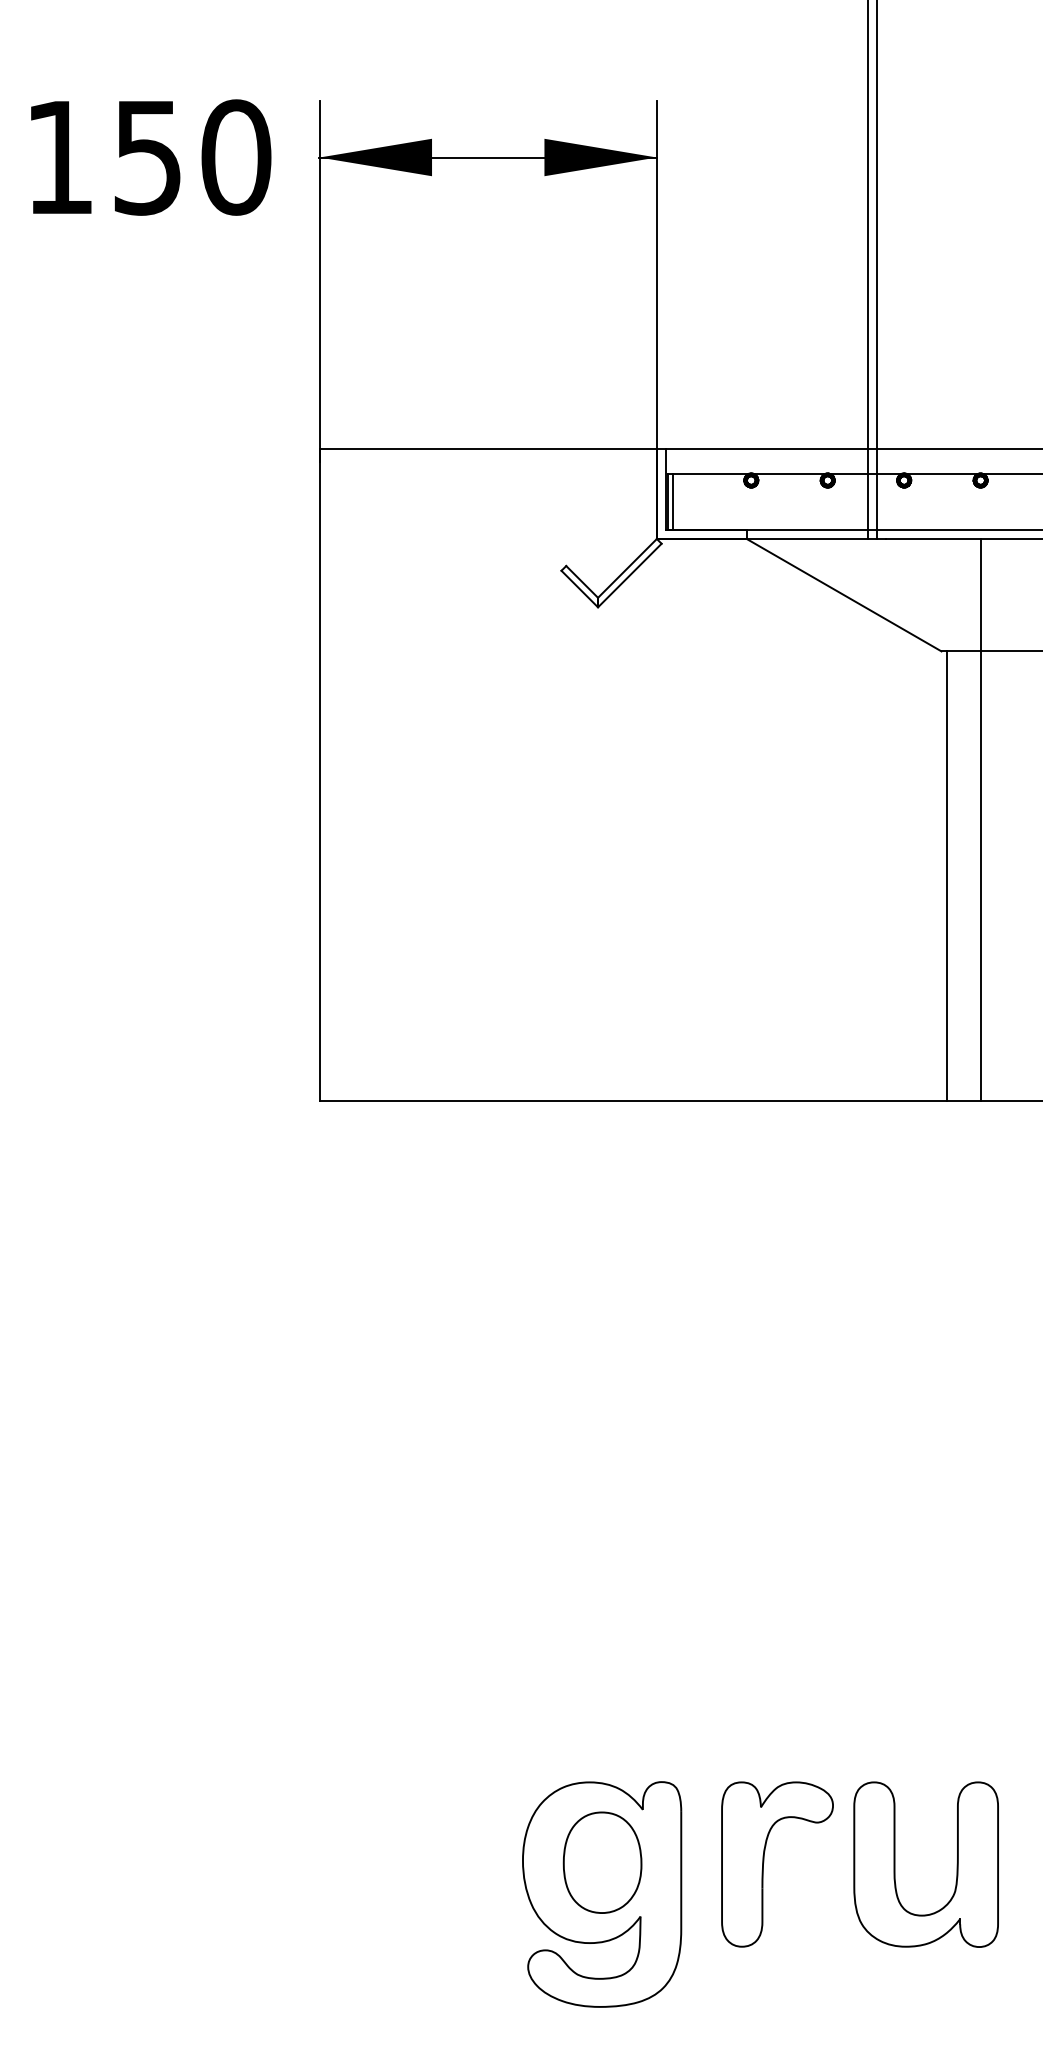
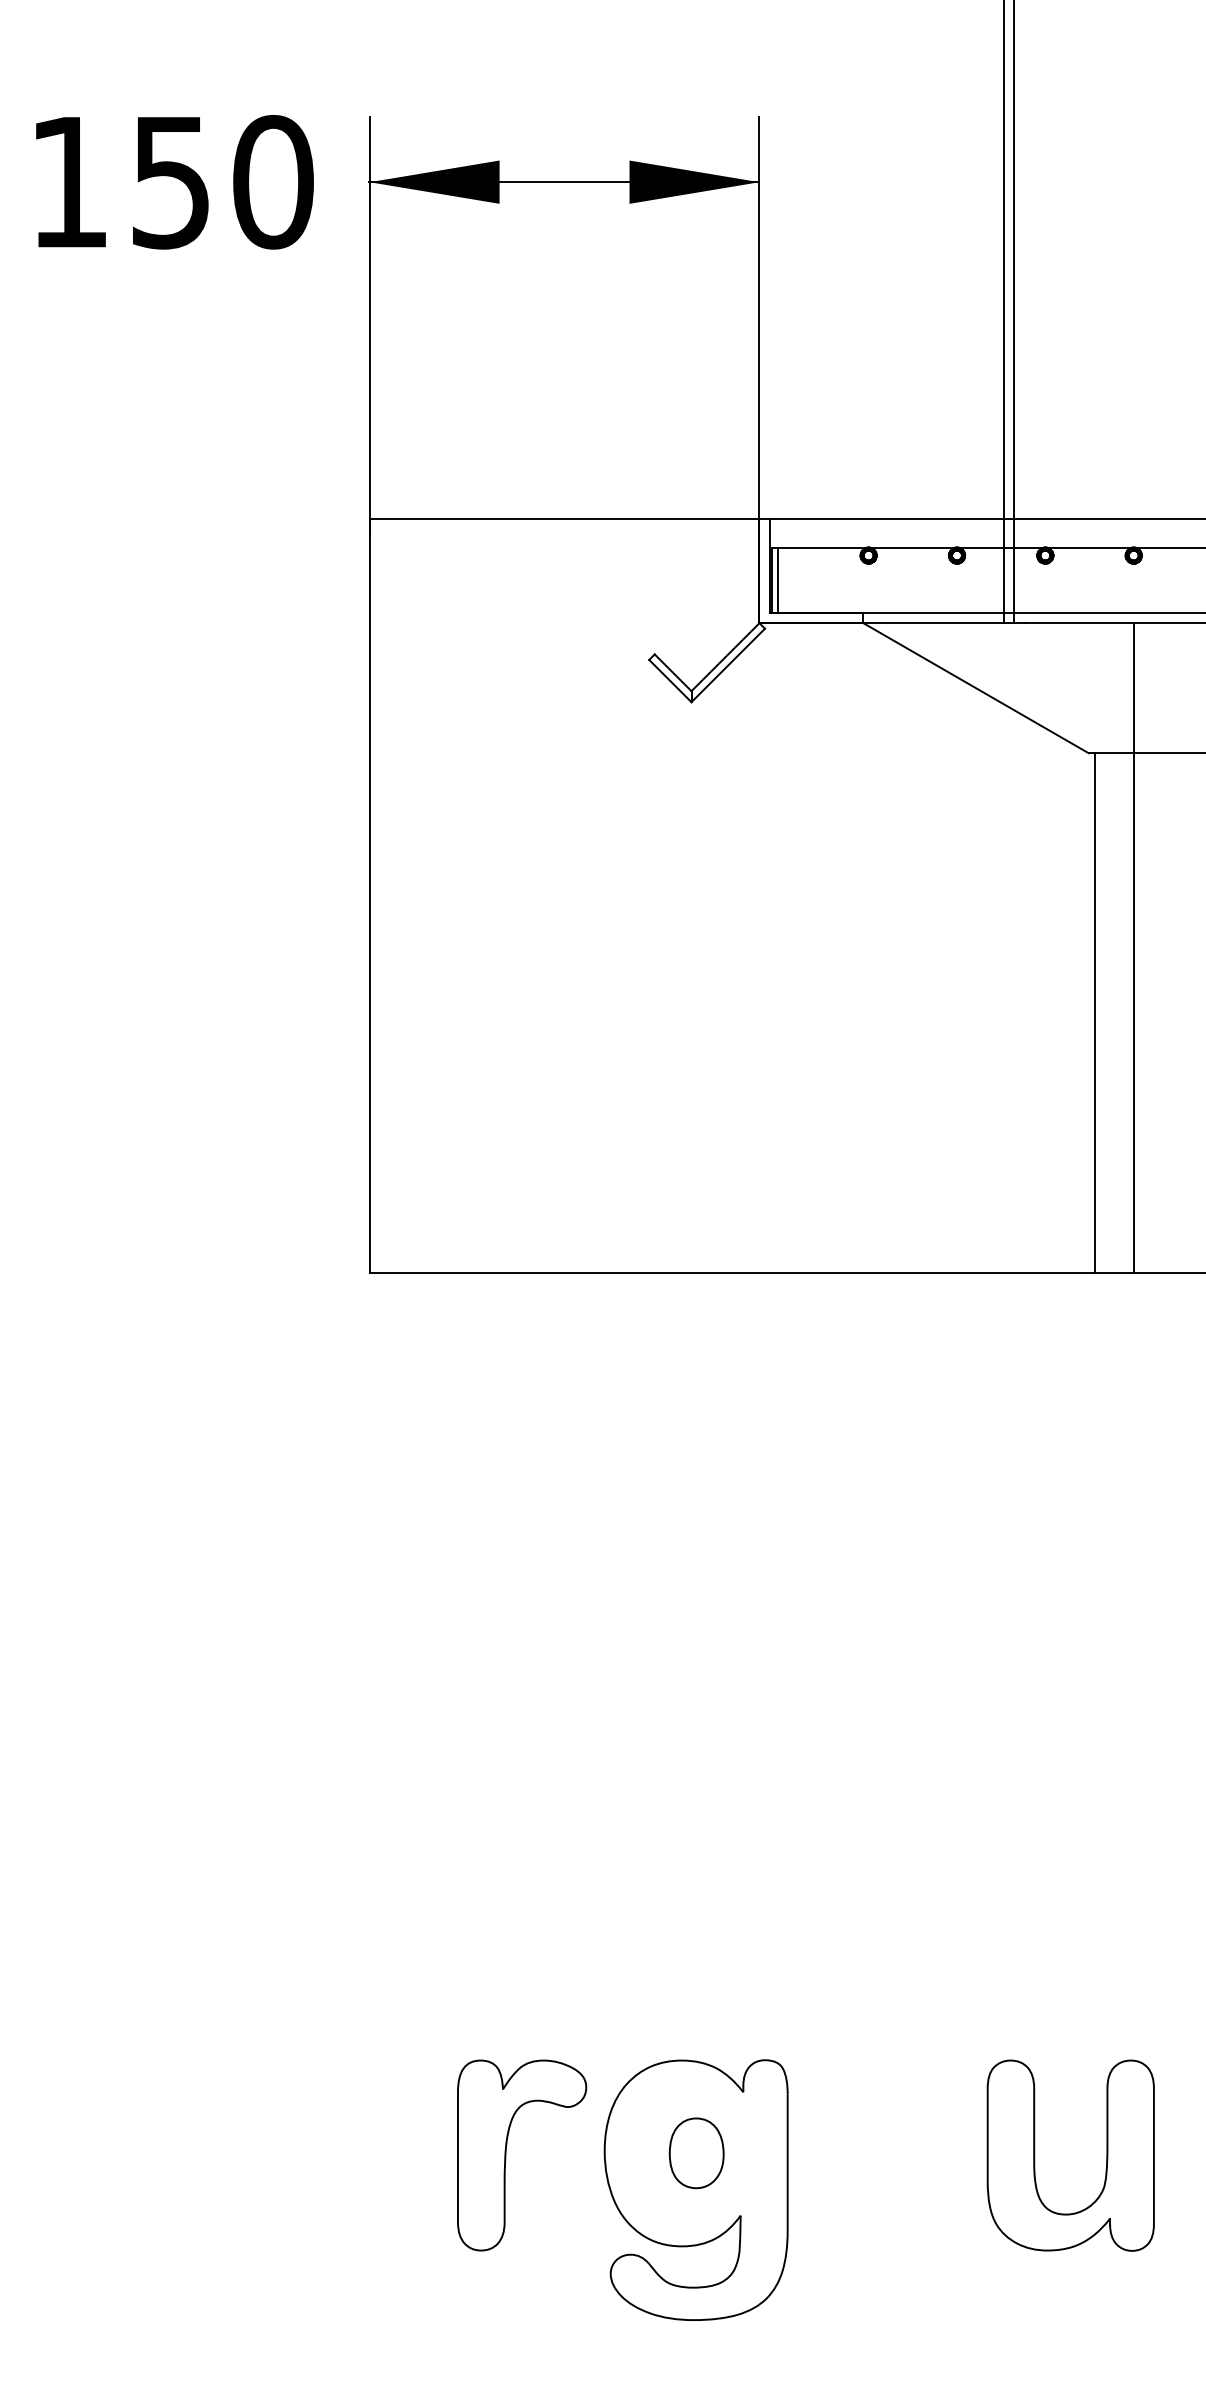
part: (602, 1862) -> (696, 2153), size x0.6
part: (764, 1862) -> (507, 2153), moved

